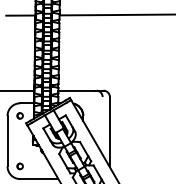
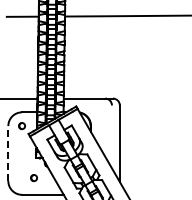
line: (7, 141) -> (8, 153), solid -> dashed
part: (19, 166) -> (33, 178), moved

